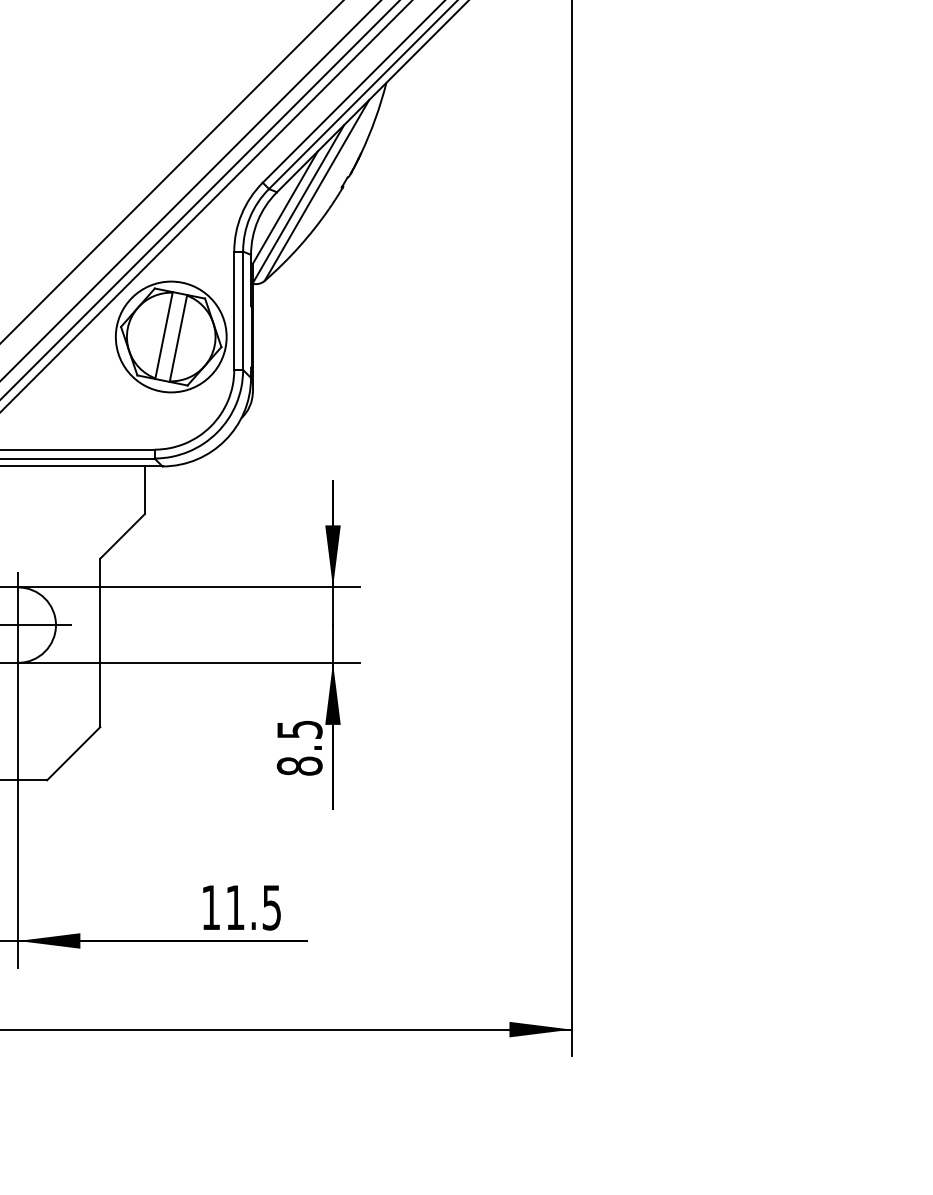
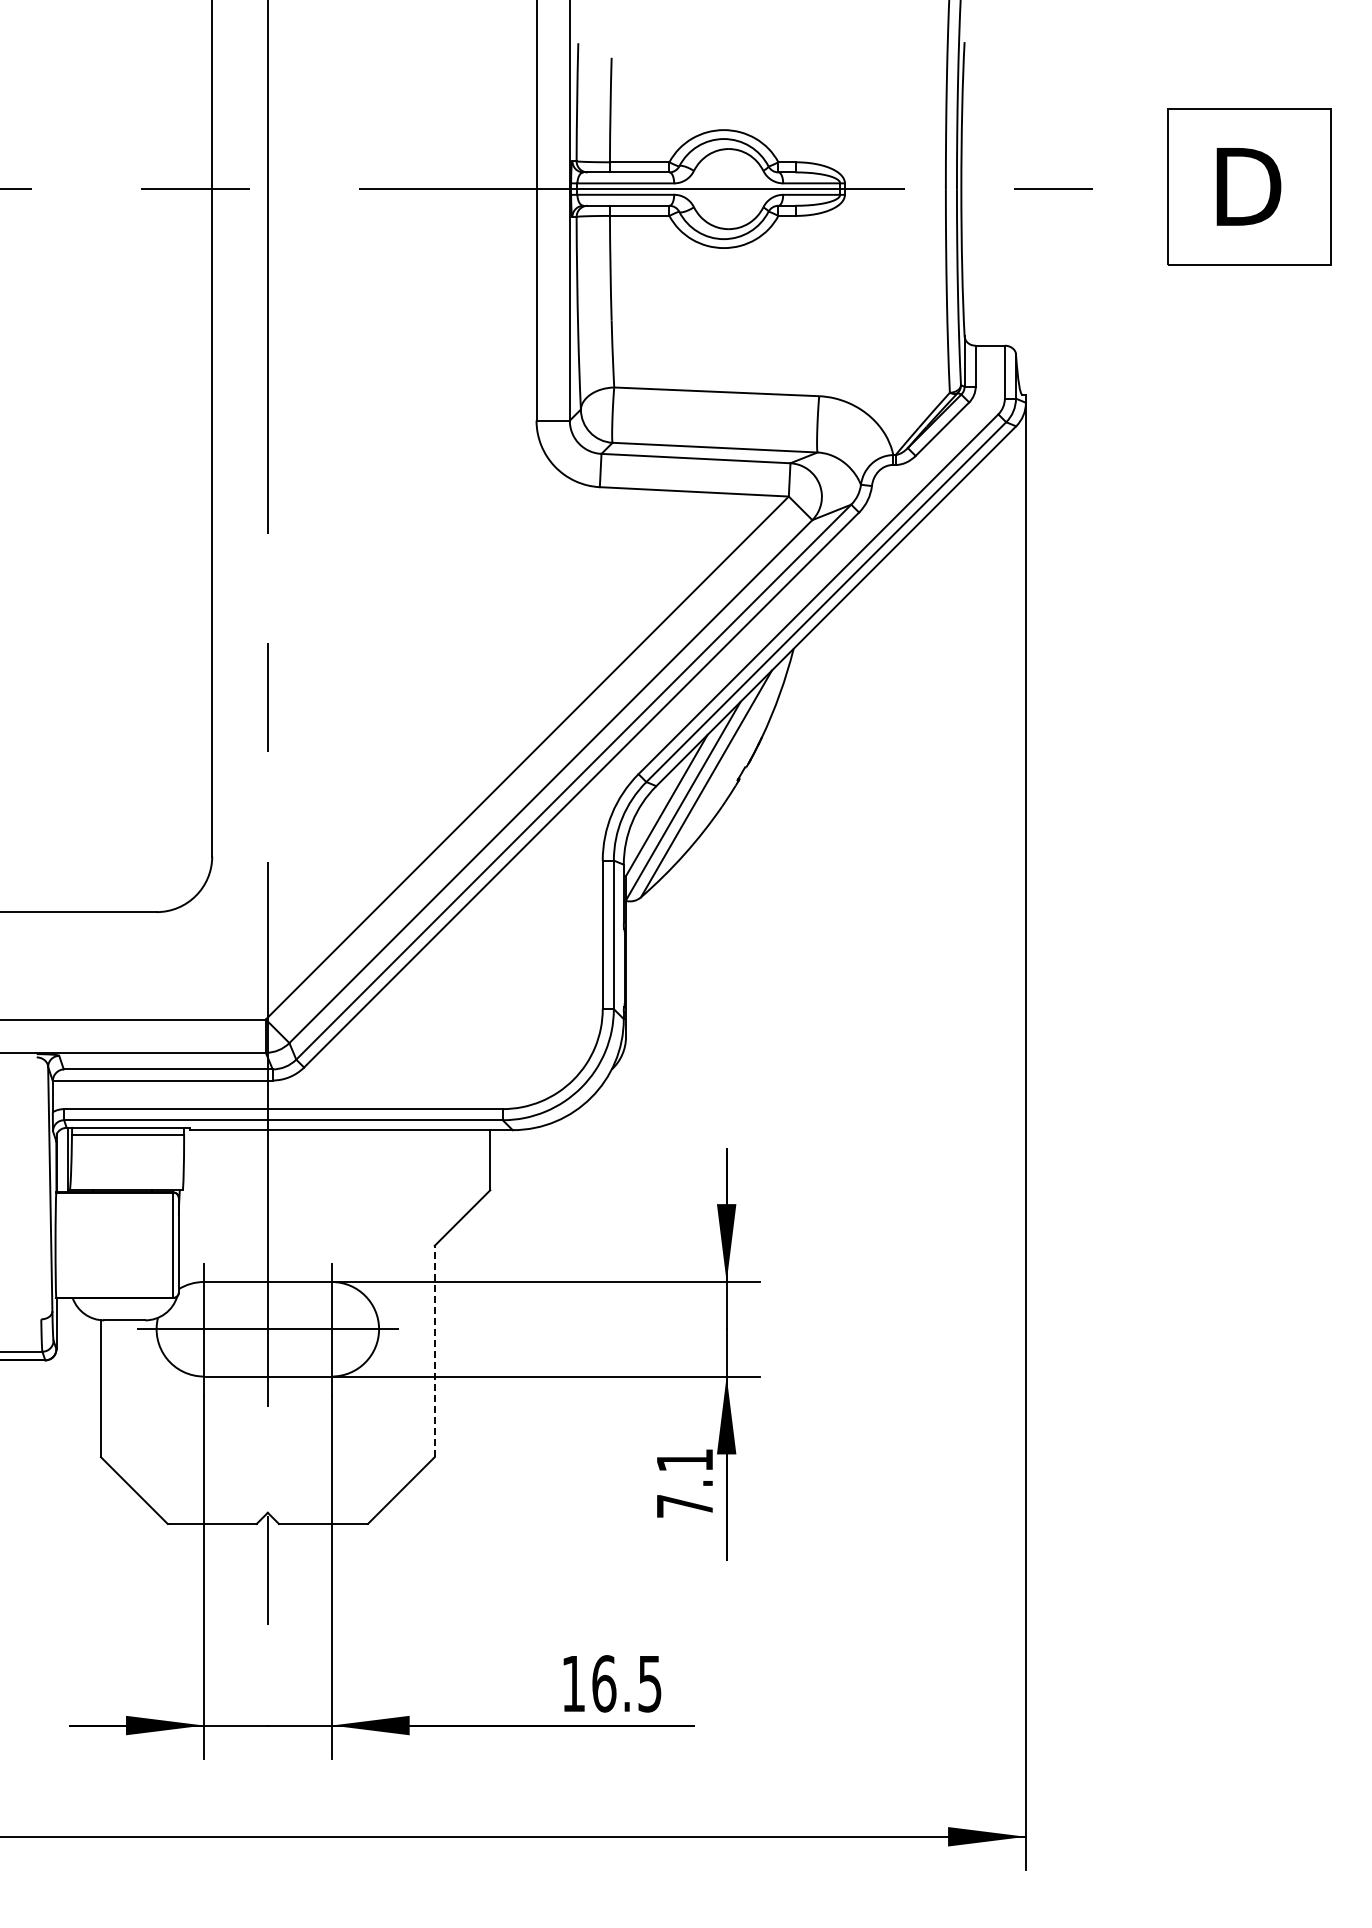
part: (171, 336) -> (523, 967), removed
line: (100, 642) -> (434, 1351), solid -> dashed
text: (299, 748) -> (684, 1483), 8.5 -> 7.1
text: (235, 907) -> (604, 1683), 11.5 -> 16.5

